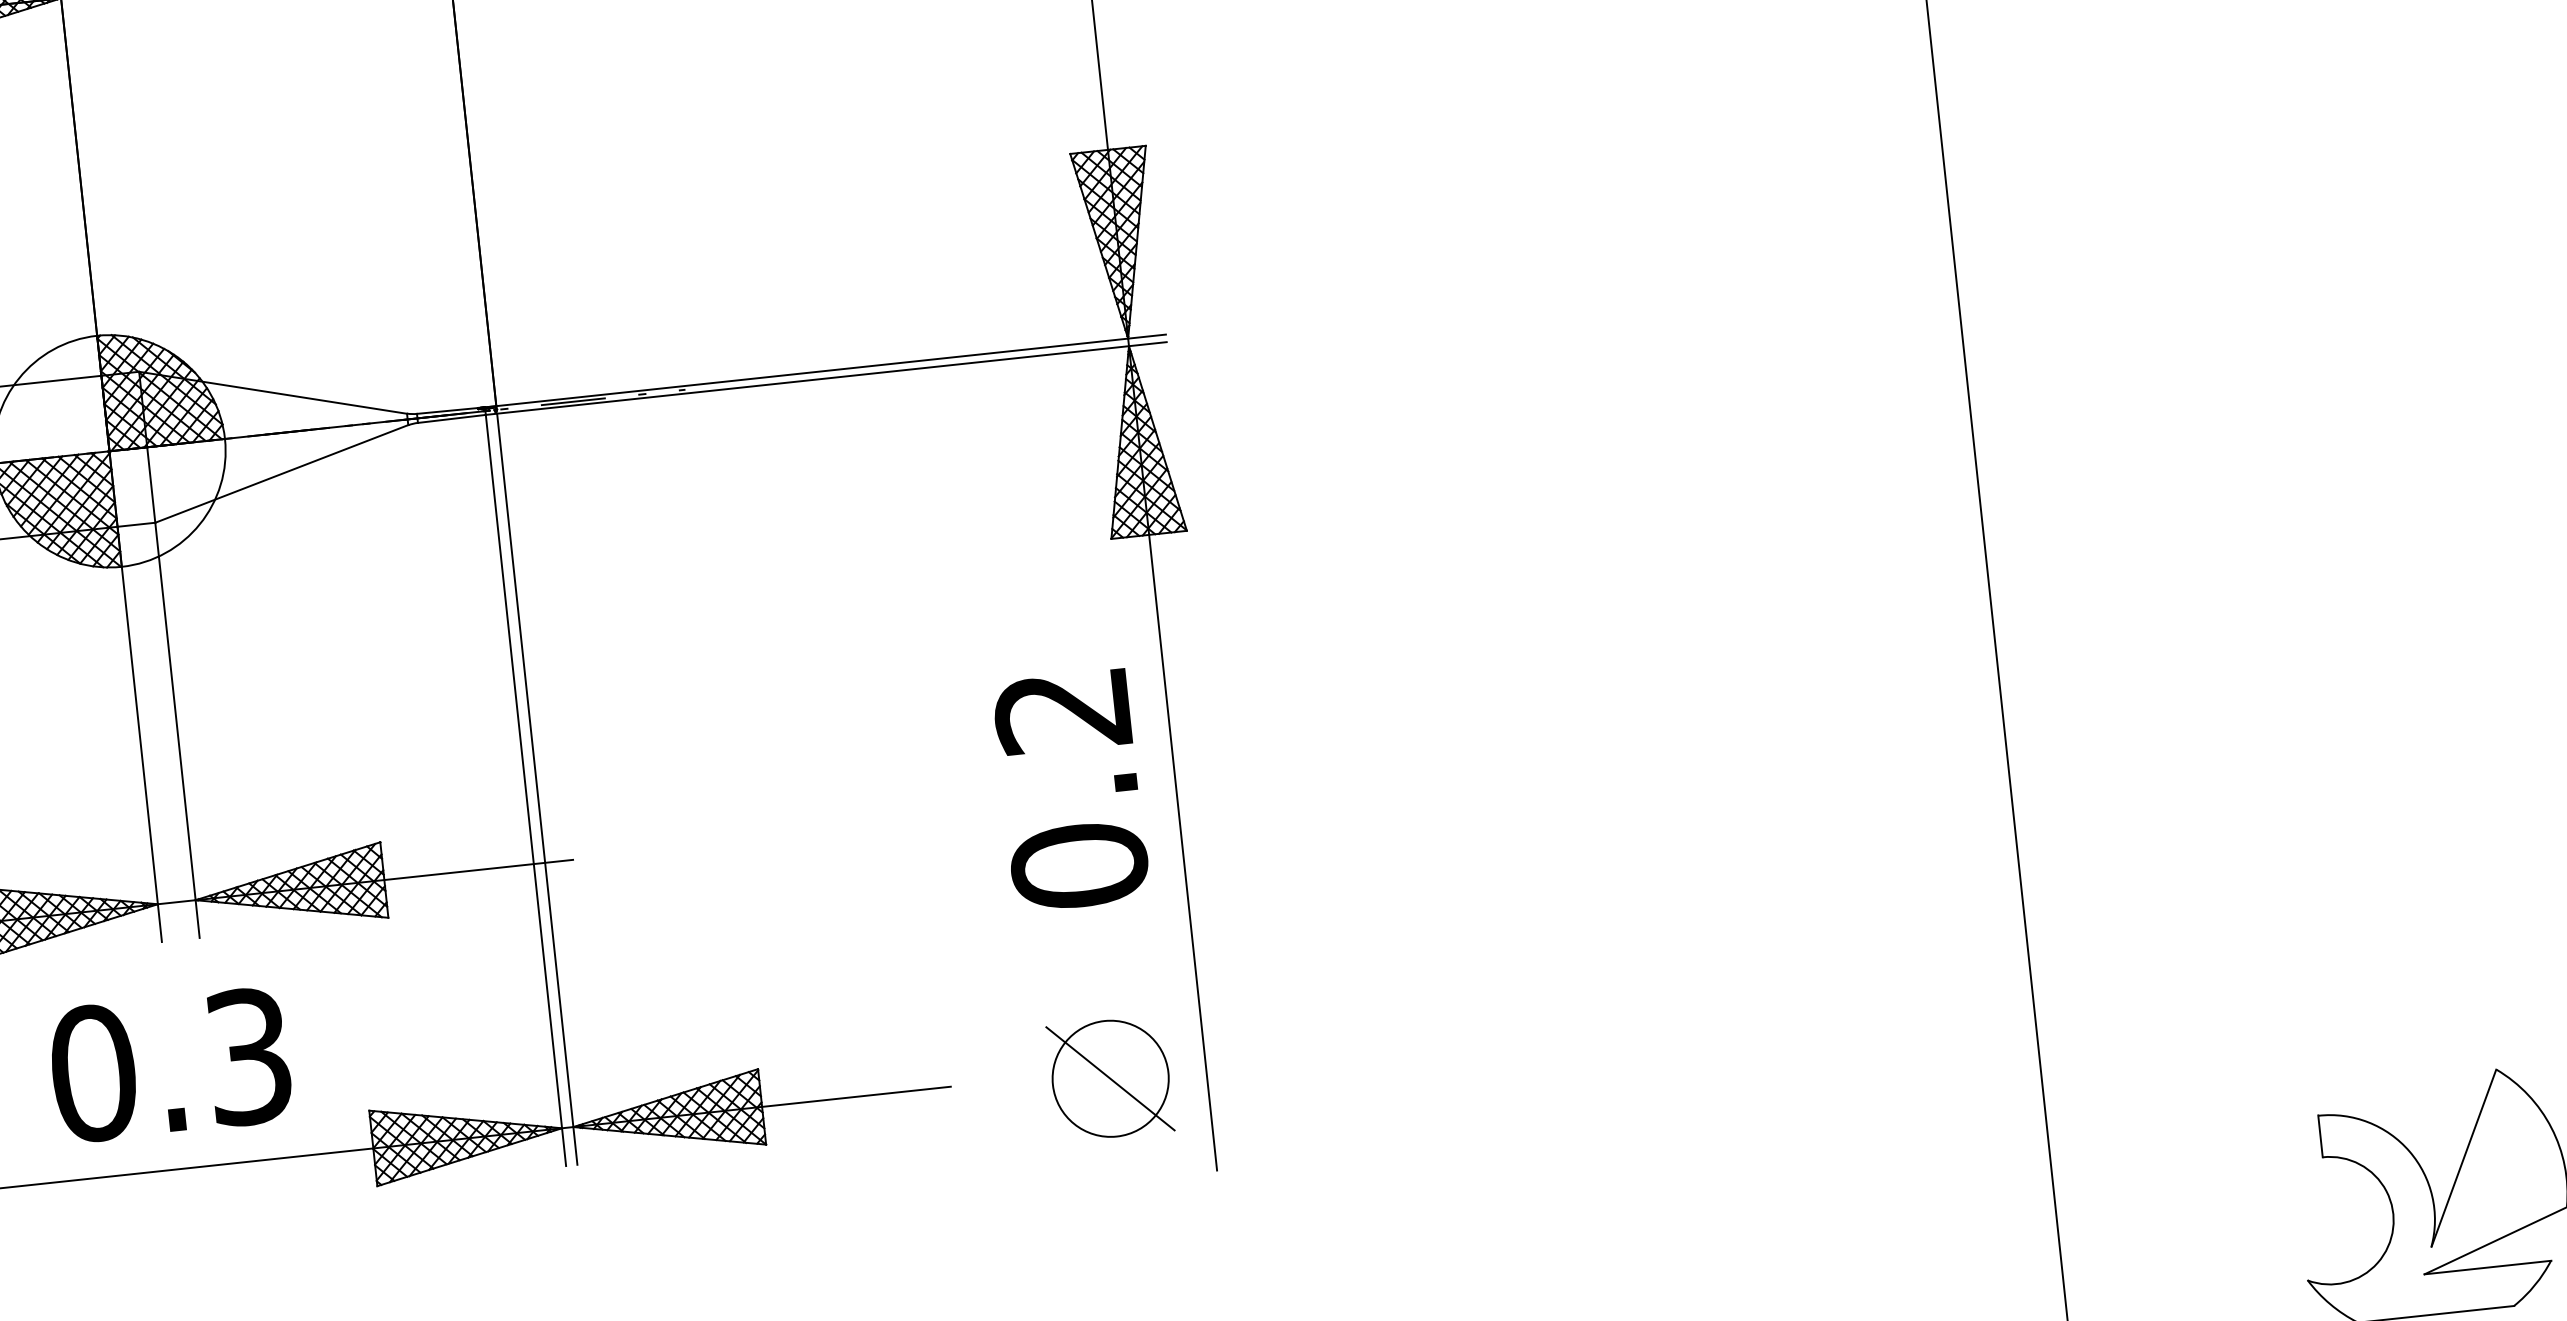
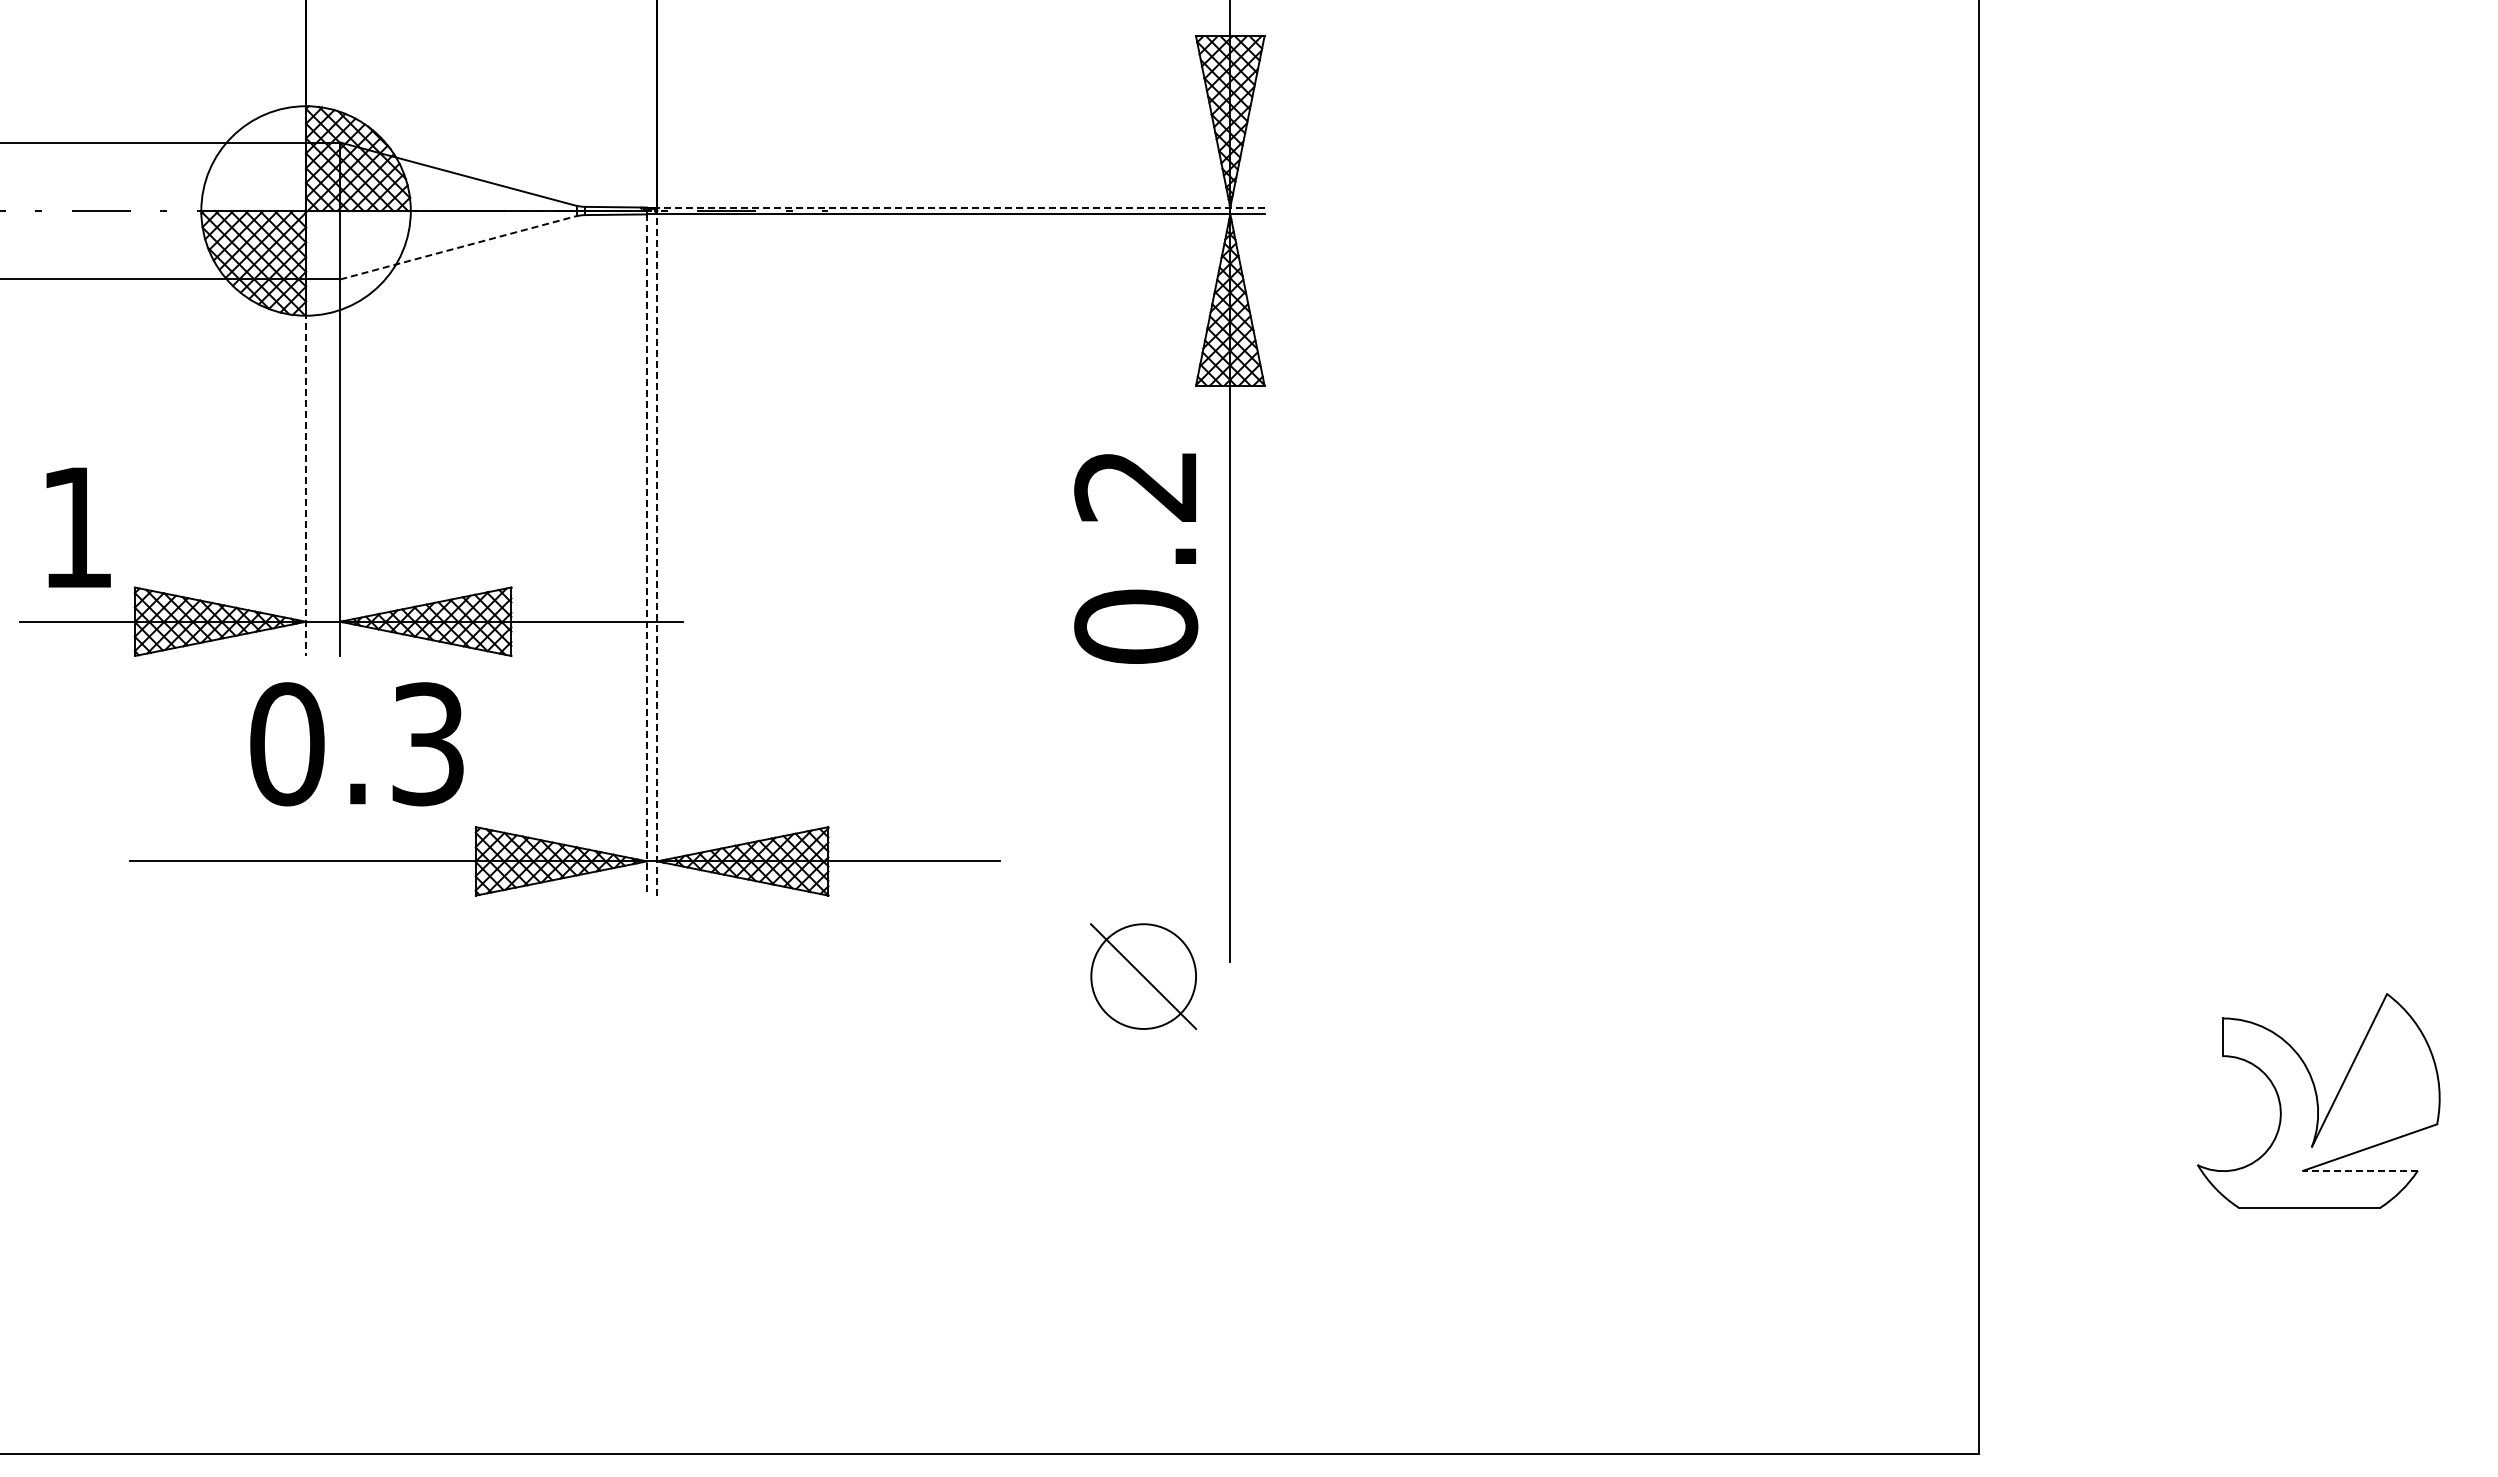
line: (830, 370) -> (960, 207), solid -> dashed
line: (281, 473) -> (458, 247), solid -> dashed
line: (140, 735) -> (306, 468), solid -> dashed
line: (537, 789) -> (657, 555), solid -> dashed
line: (526, 790) -> (647, 555), solid -> dashed
text: (1071, 790) -> (1136, 558), moved
text: (170, 1065) -> (356, 744), moved
part: (1110, 1078) -> (1143, 976), moved
line: (2487, 1267) -> (2360, 1170), solid -> dashed

